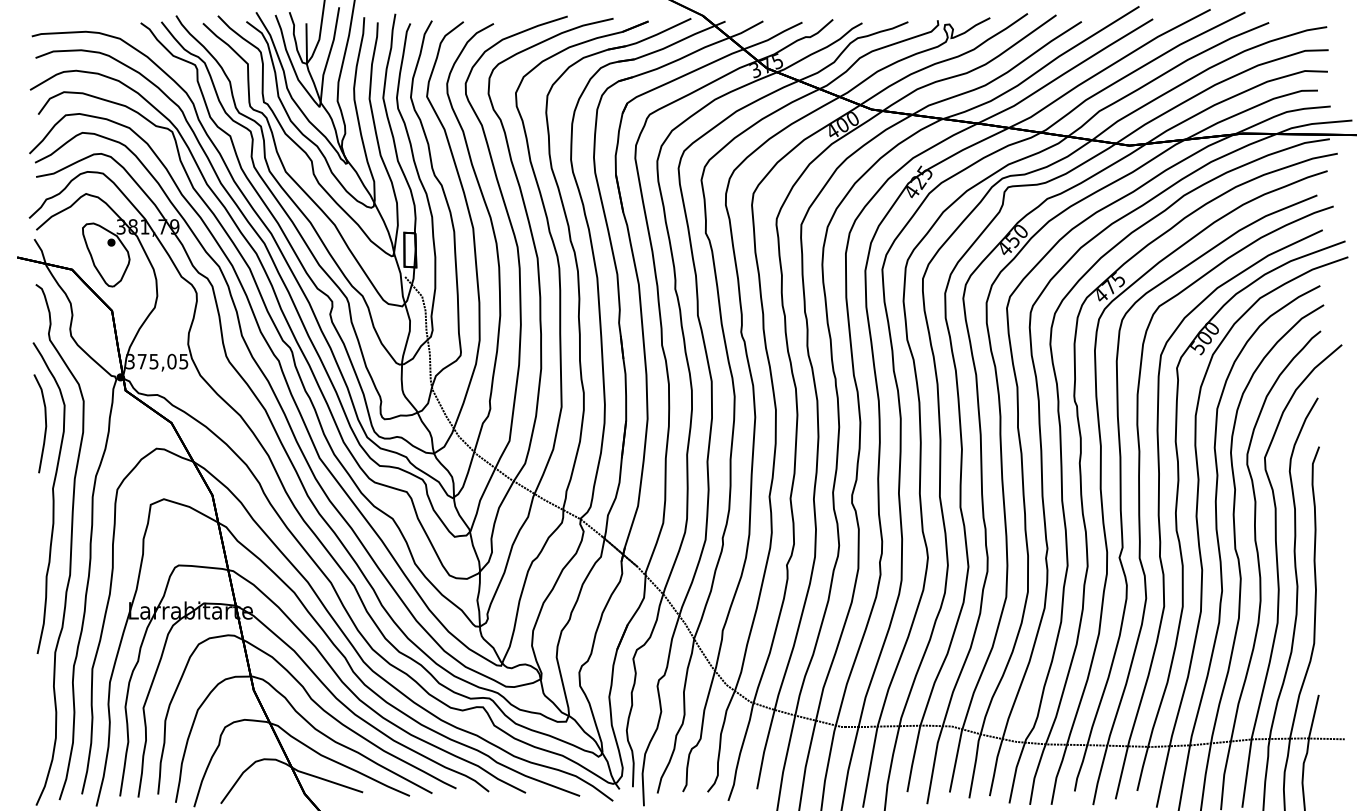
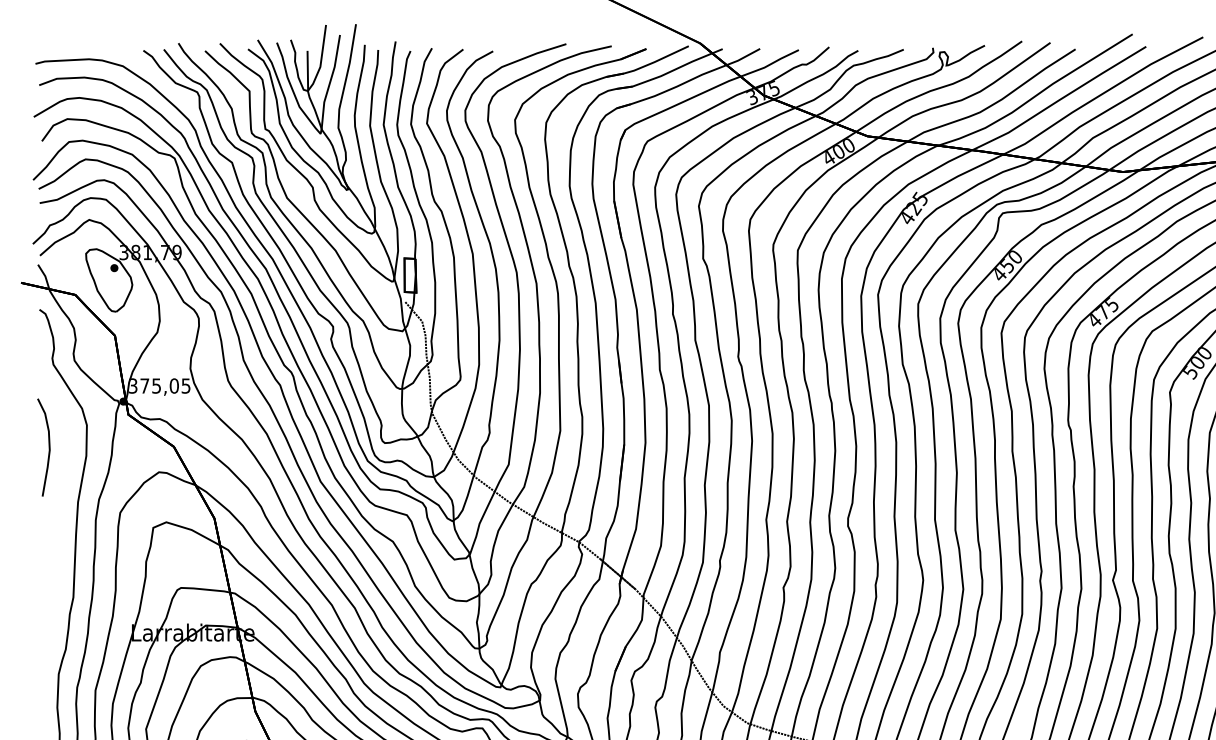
curve: (52, 497) -> (55, 520), removed

